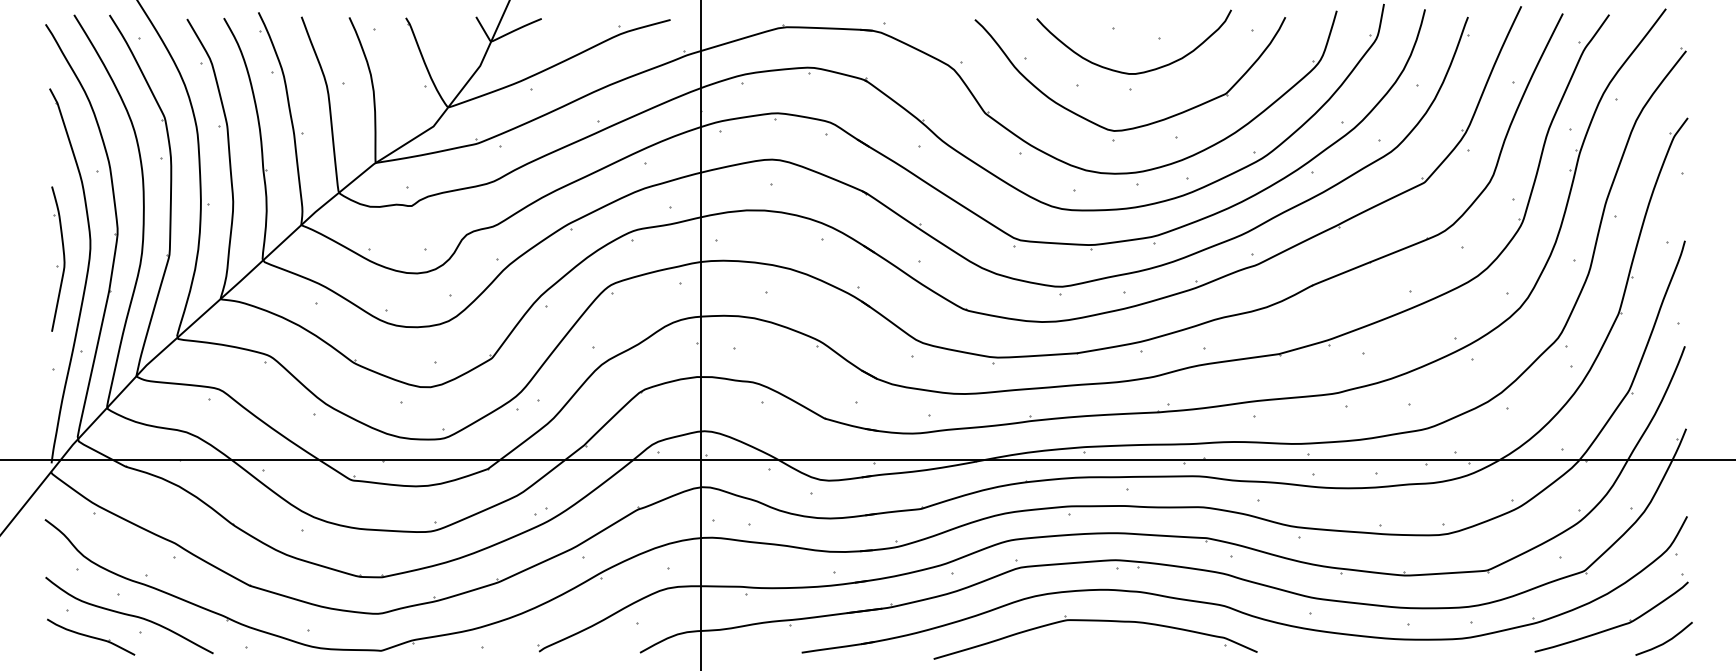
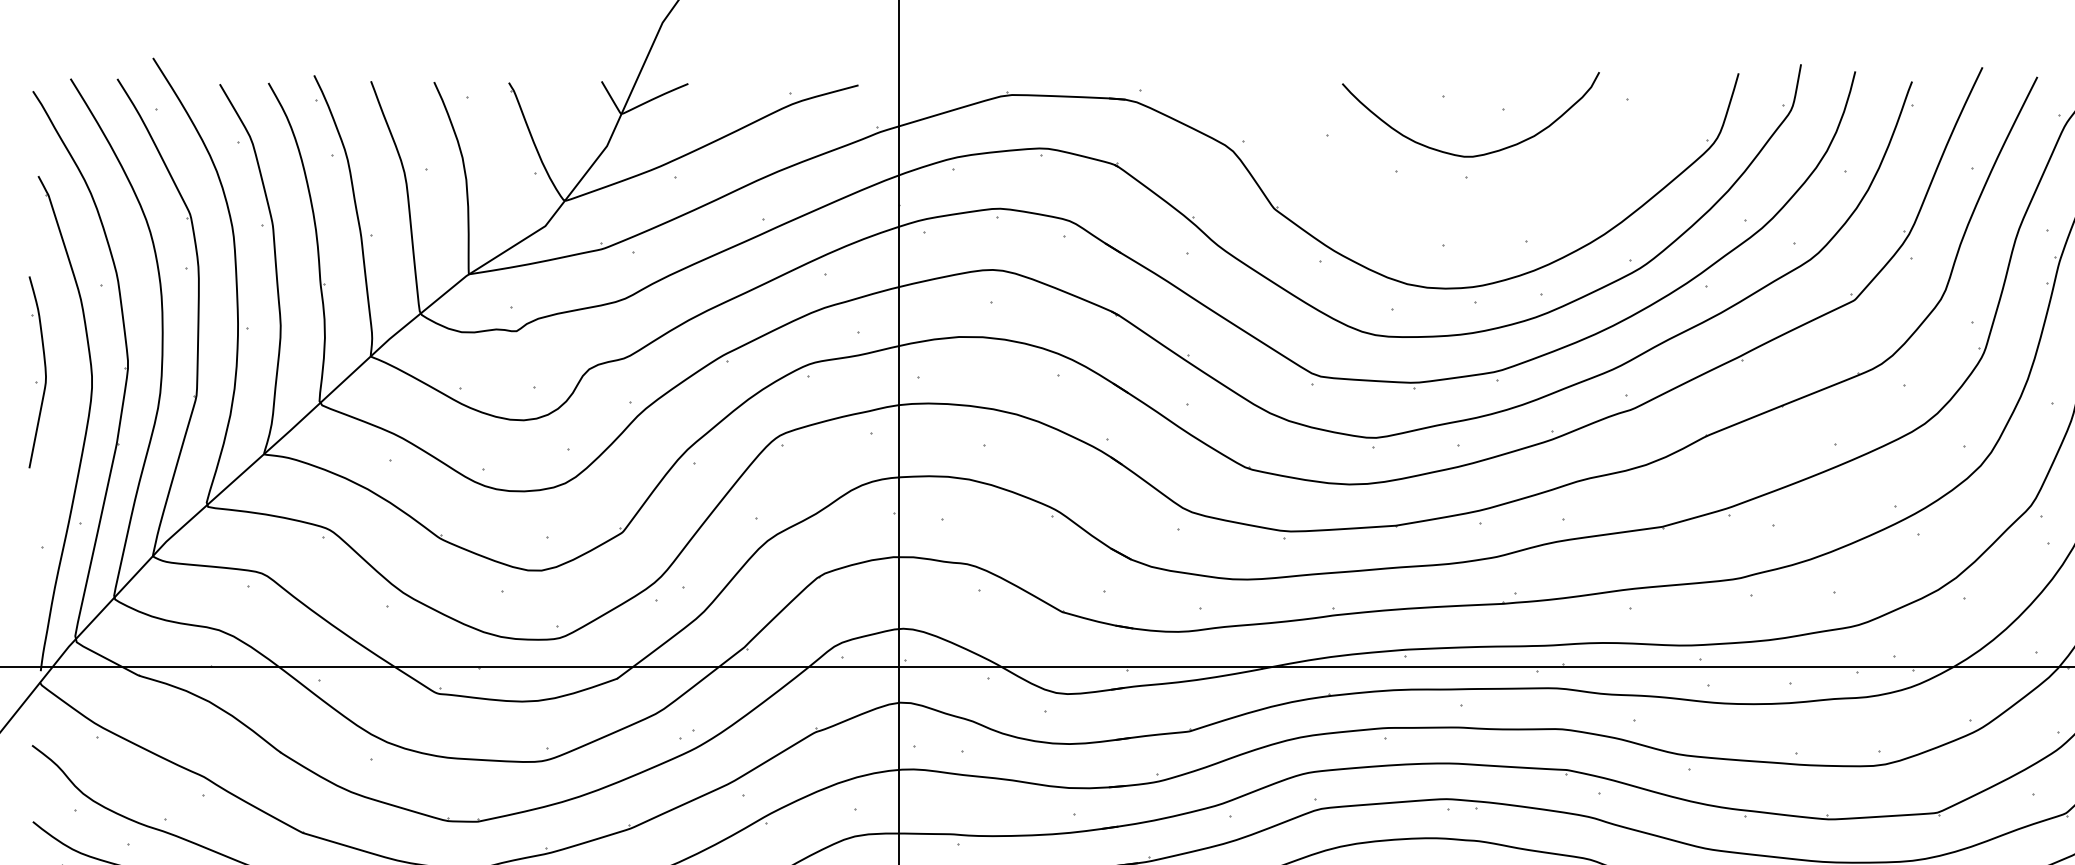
part: (1144, 124) -> (1484, 223), removed
part: (58, 258) -> (38, 371), moved

